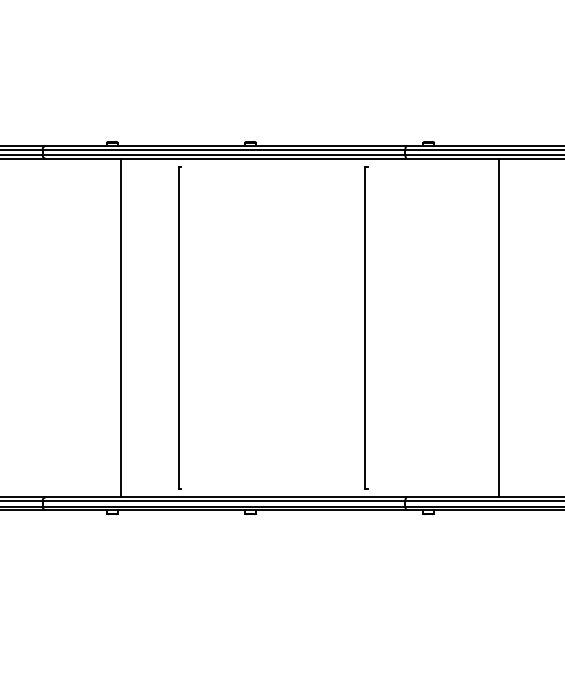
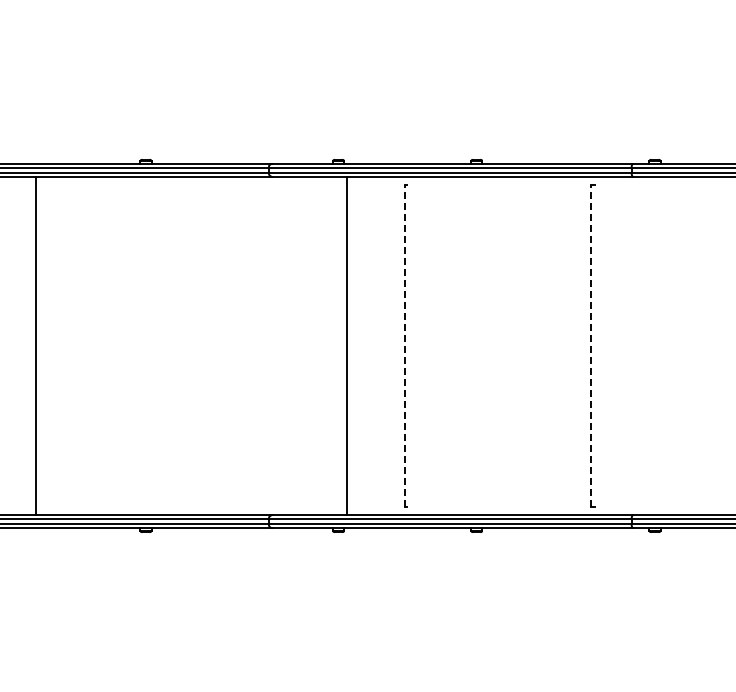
line: (178, 327) -> (404, 345), solid -> dashed
line: (365, 327) -> (591, 345), solid -> dashed
line: (499, 327) -> (725, 345), removed

